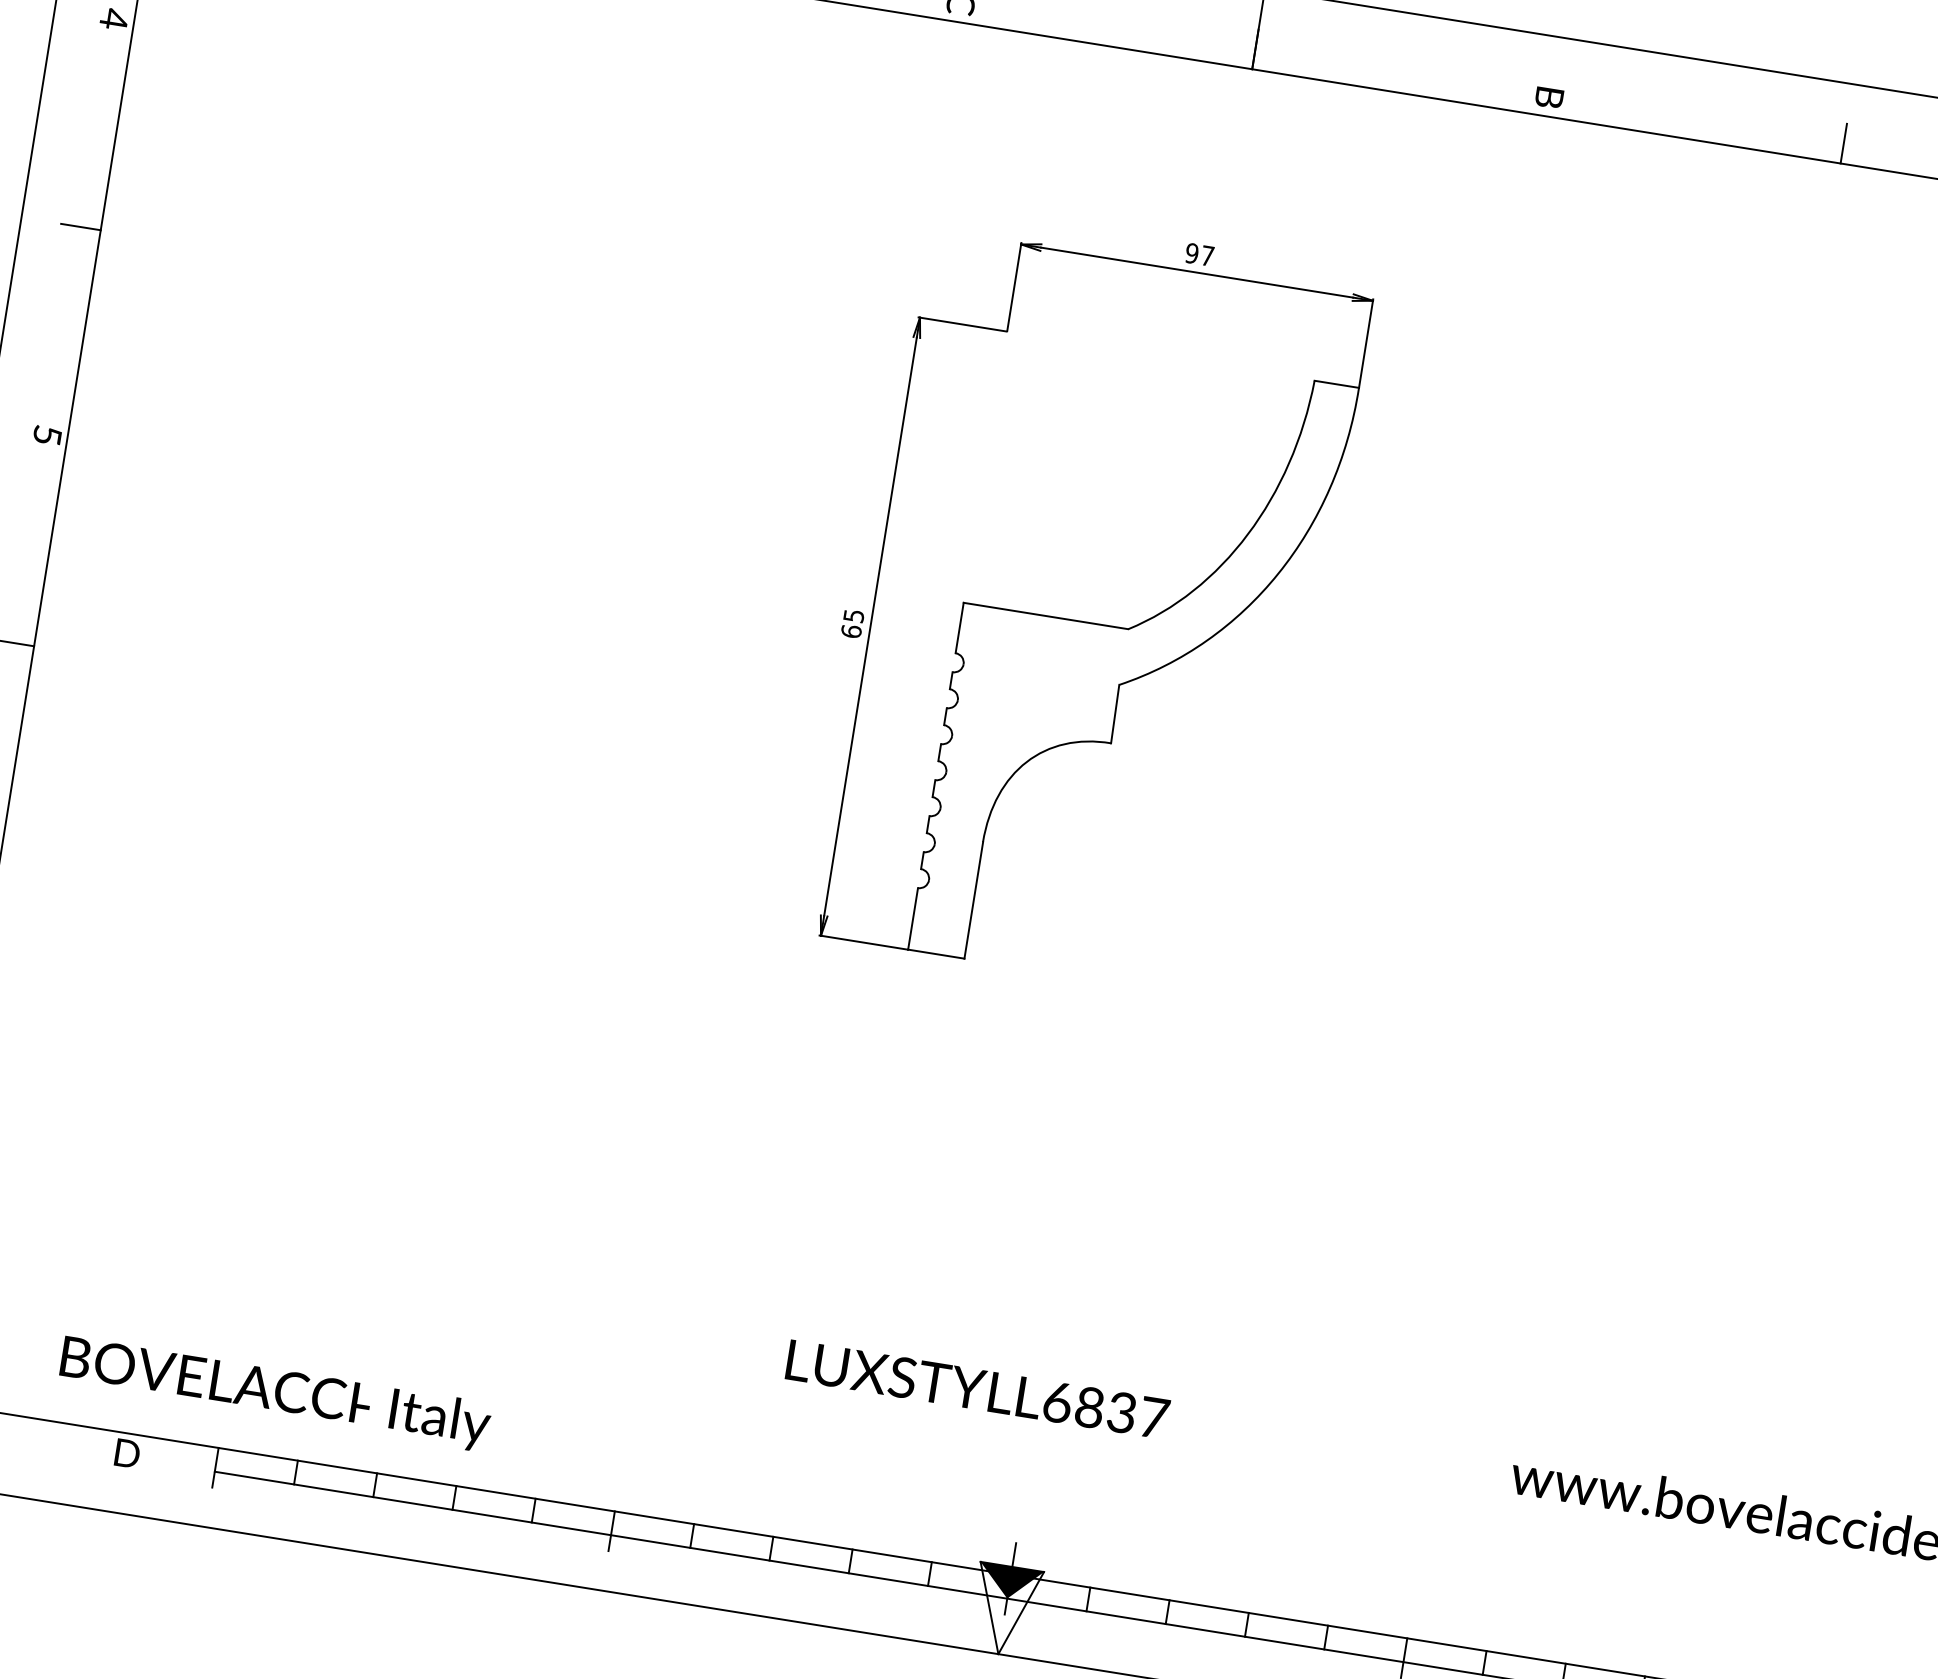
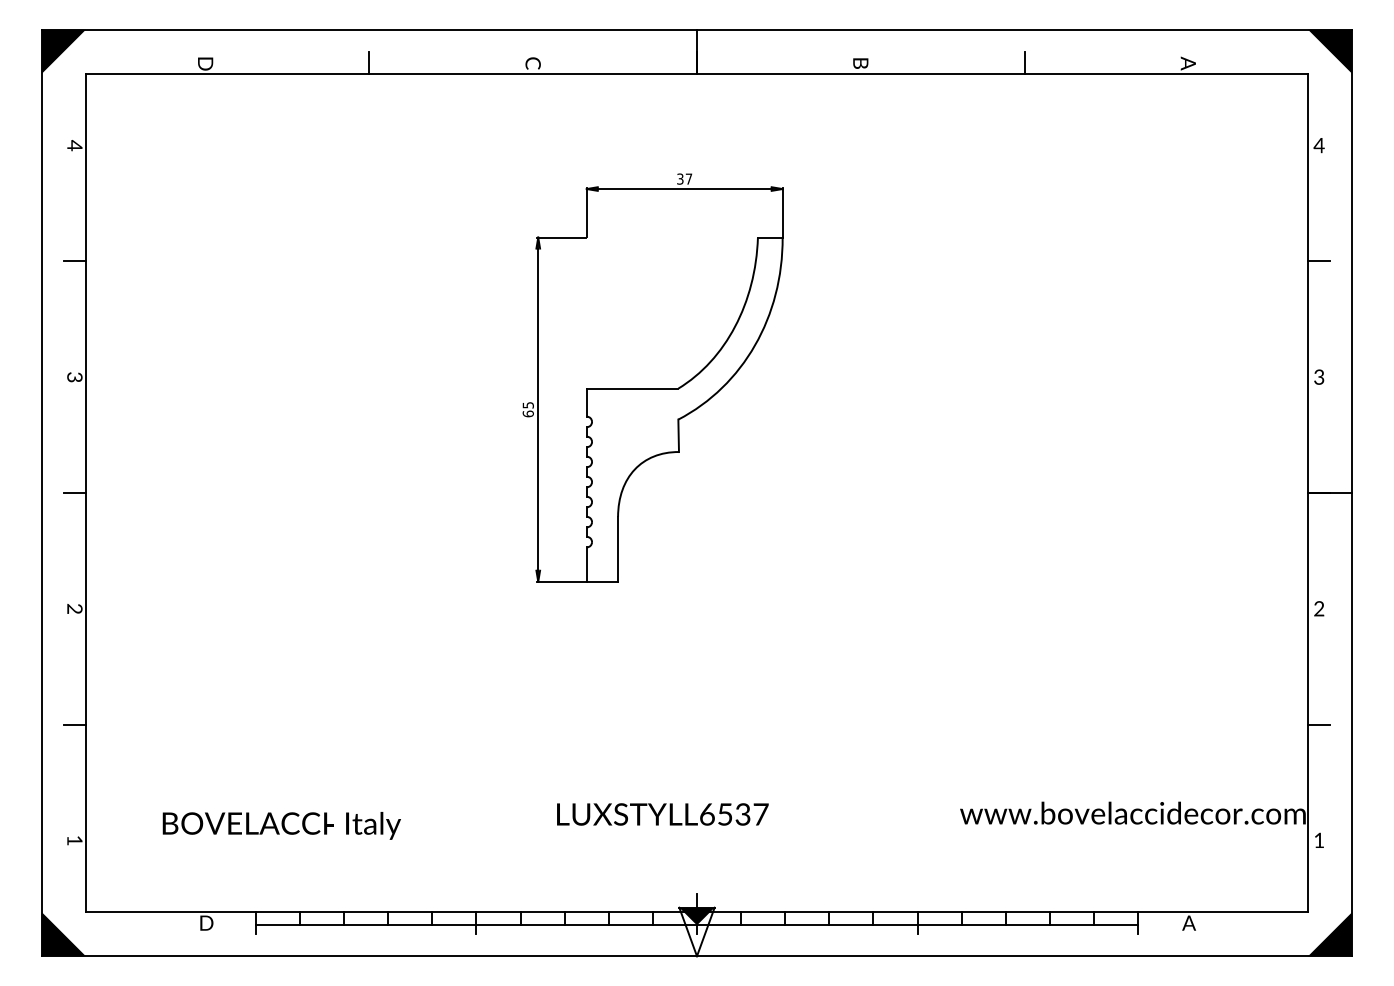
text: (1192, 252) -> (680, 178), 97 -> 37
text: (46, 435) -> (74, 377), 5 -> 3
text: (274, 1393) -> (281, 825), moved
text: (1088, 1407) -> (724, 814), L6837 -> L6537

